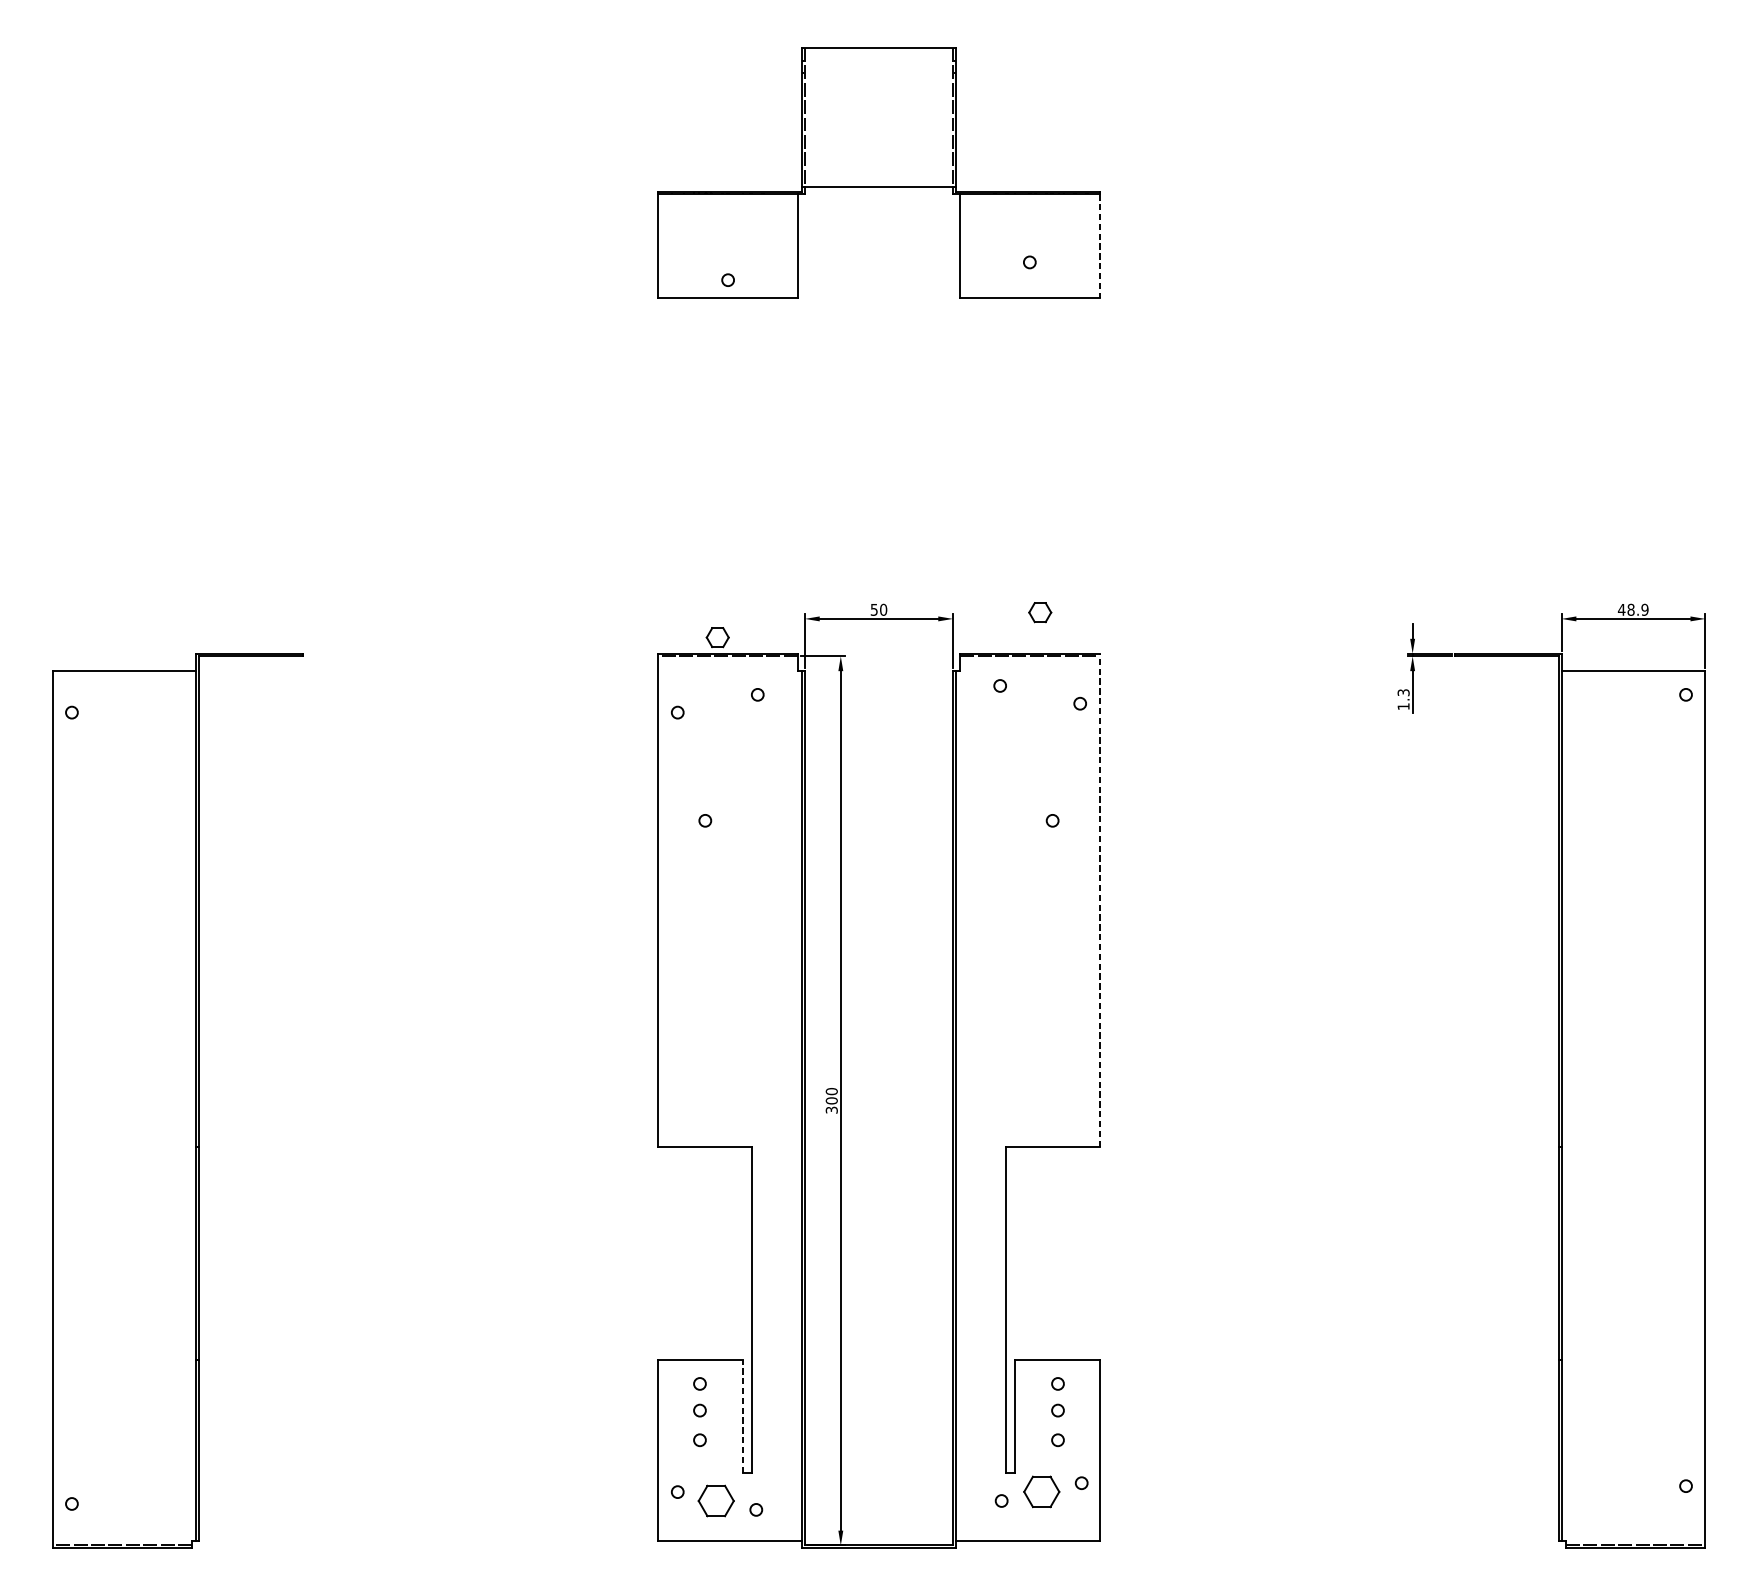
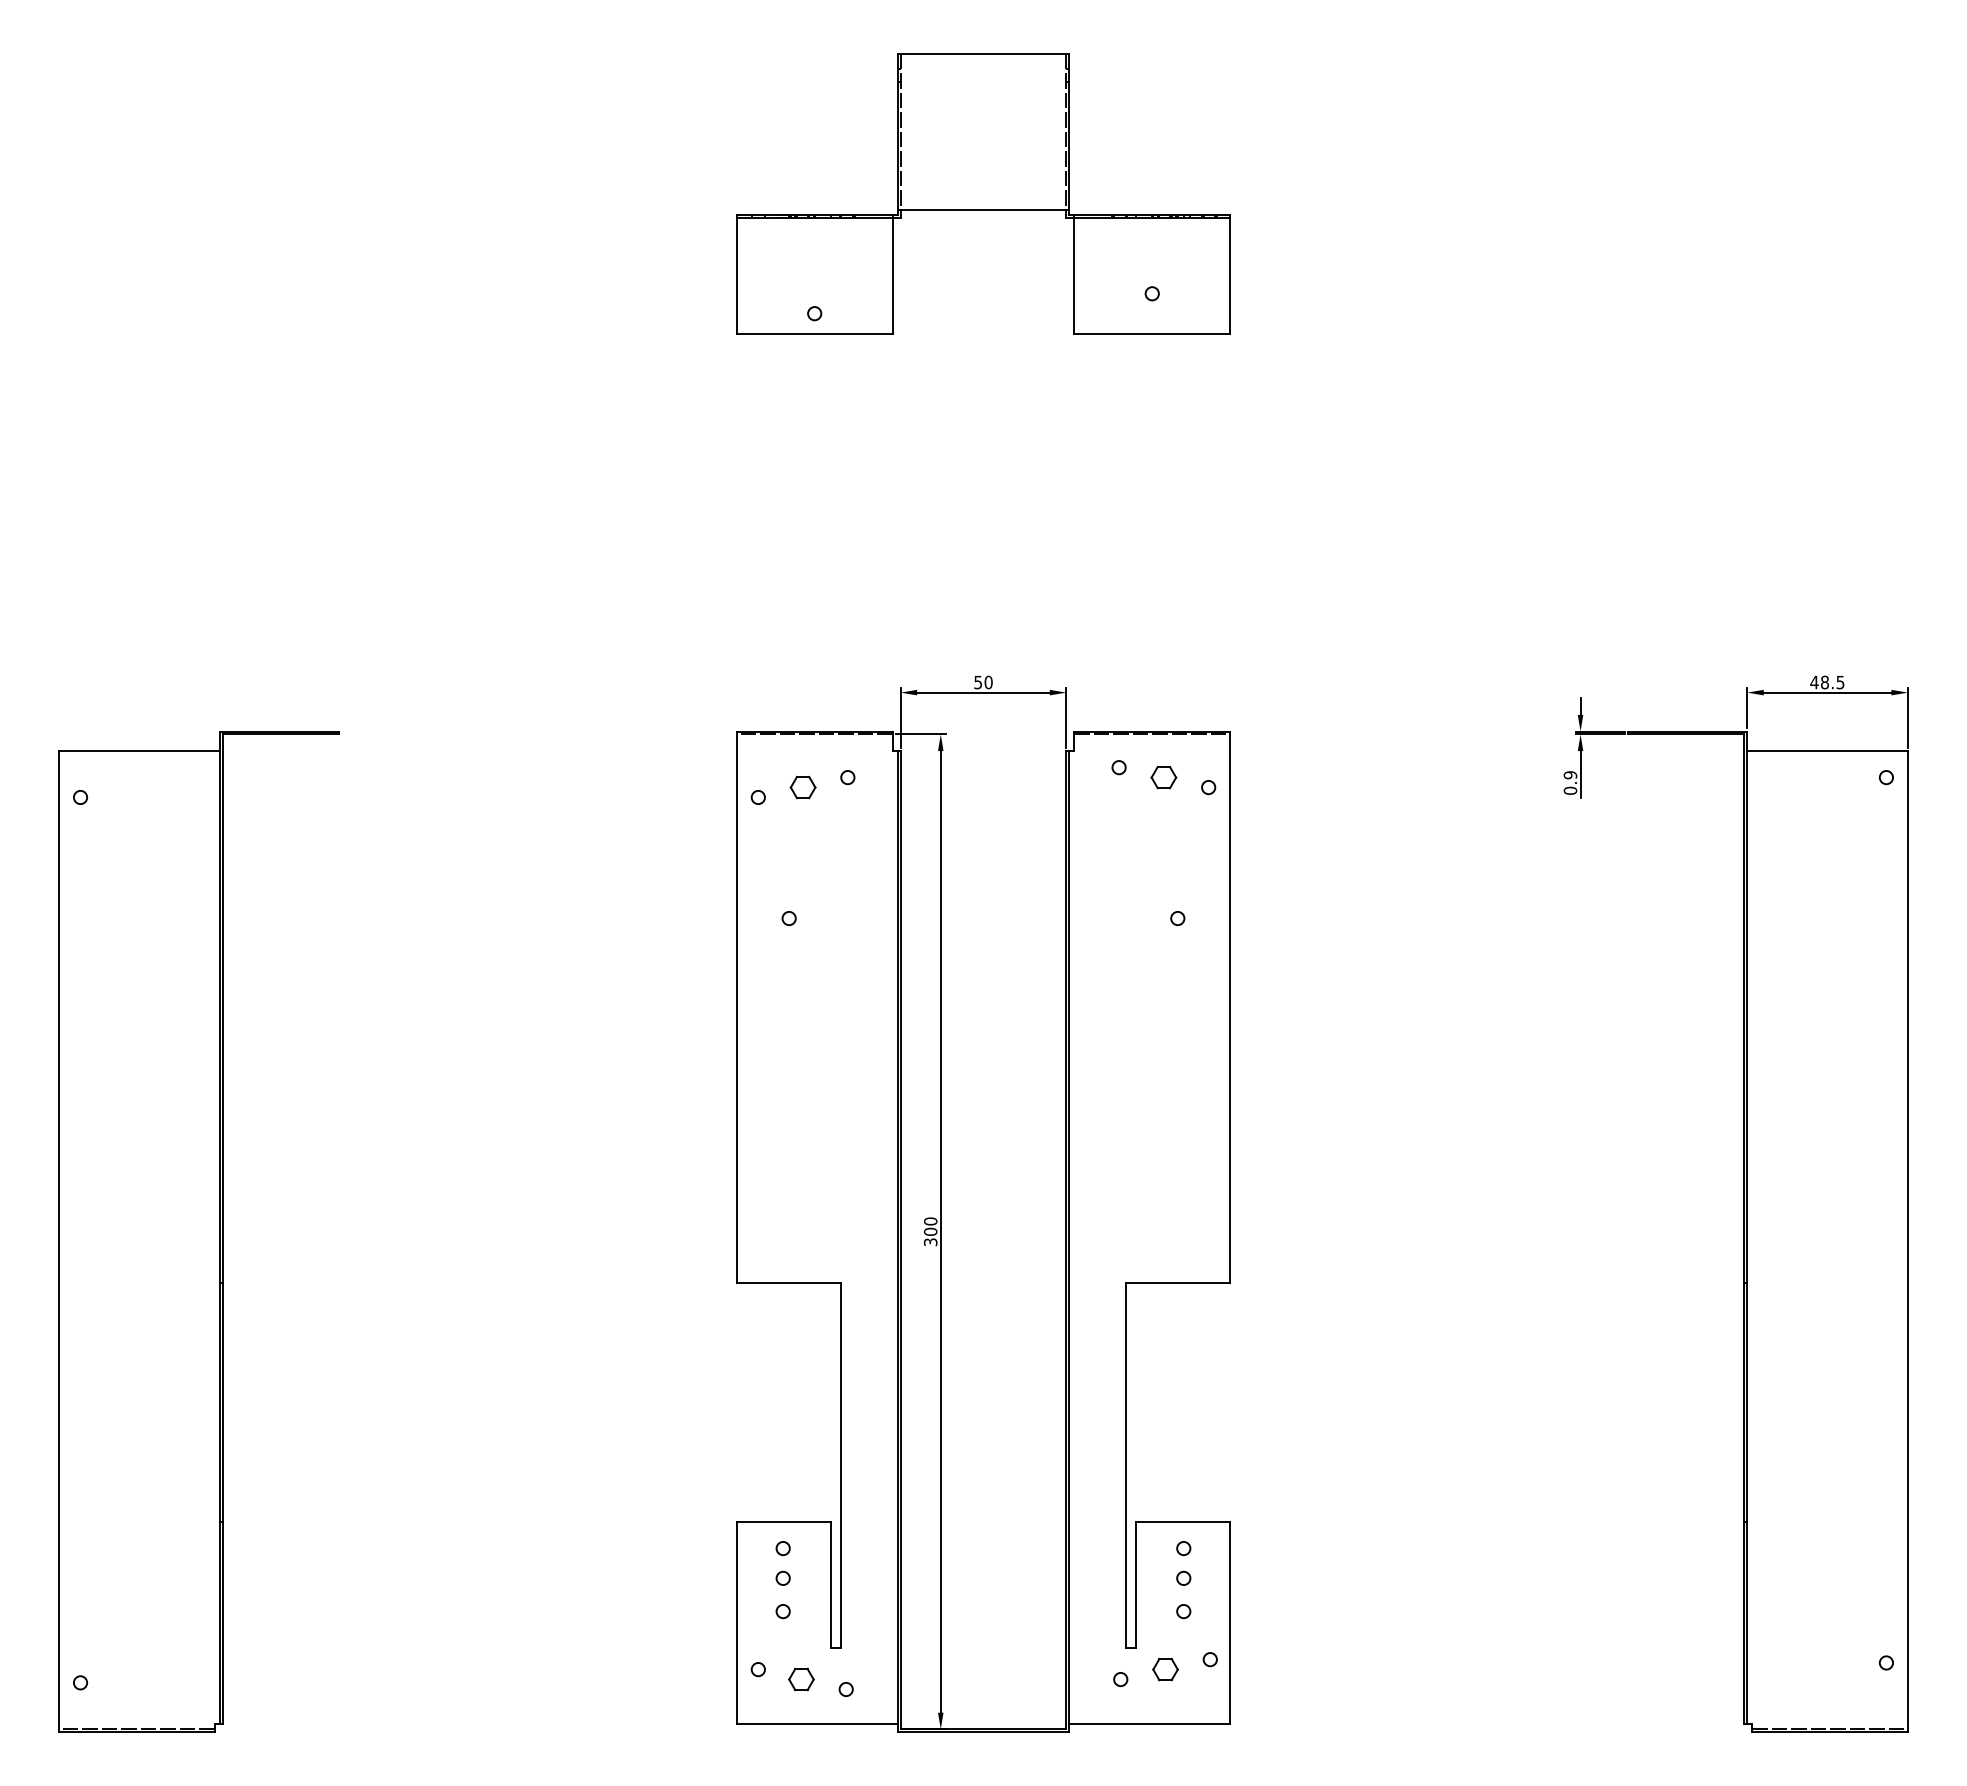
line: (1099, 246) -> (1230, 276), dashed -> solid
text: (1644, 608) -> (1840, 681), 48.9 -> 48.5
part: (1039, 612) -> (1163, 777), moved
part: (717, 637) -> (802, 787), moved
text: (1403, 699) -> (1570, 782), 1.3 -> 0.9
line: (1099, 900) -> (1230, 1007), dashed -> solid
line: (743, 1416) -> (831, 1584), dashed -> solid
part: (1041, 1492) -> (1165, 1669), size x0.62
part: (716, 1500) -> (801, 1679), size x0.62

